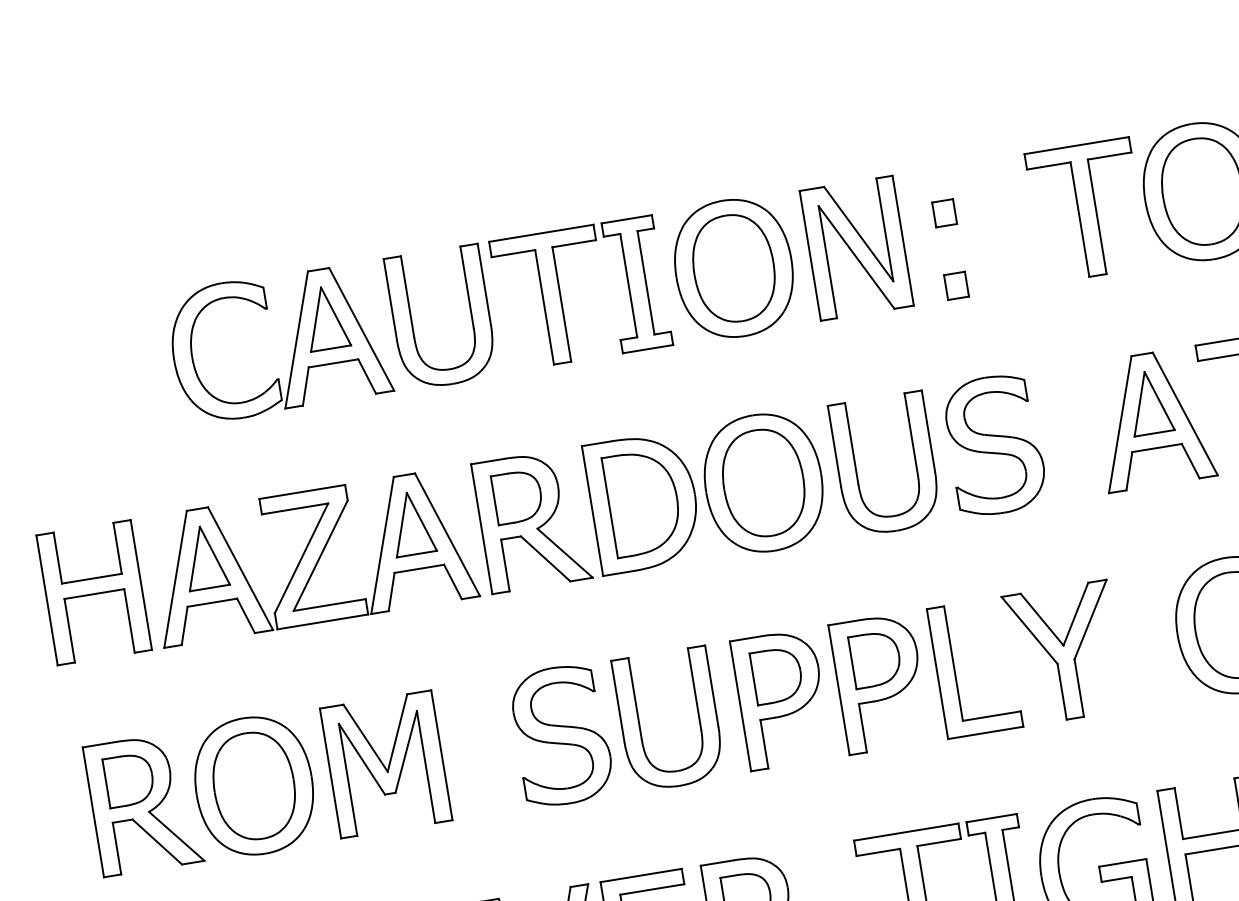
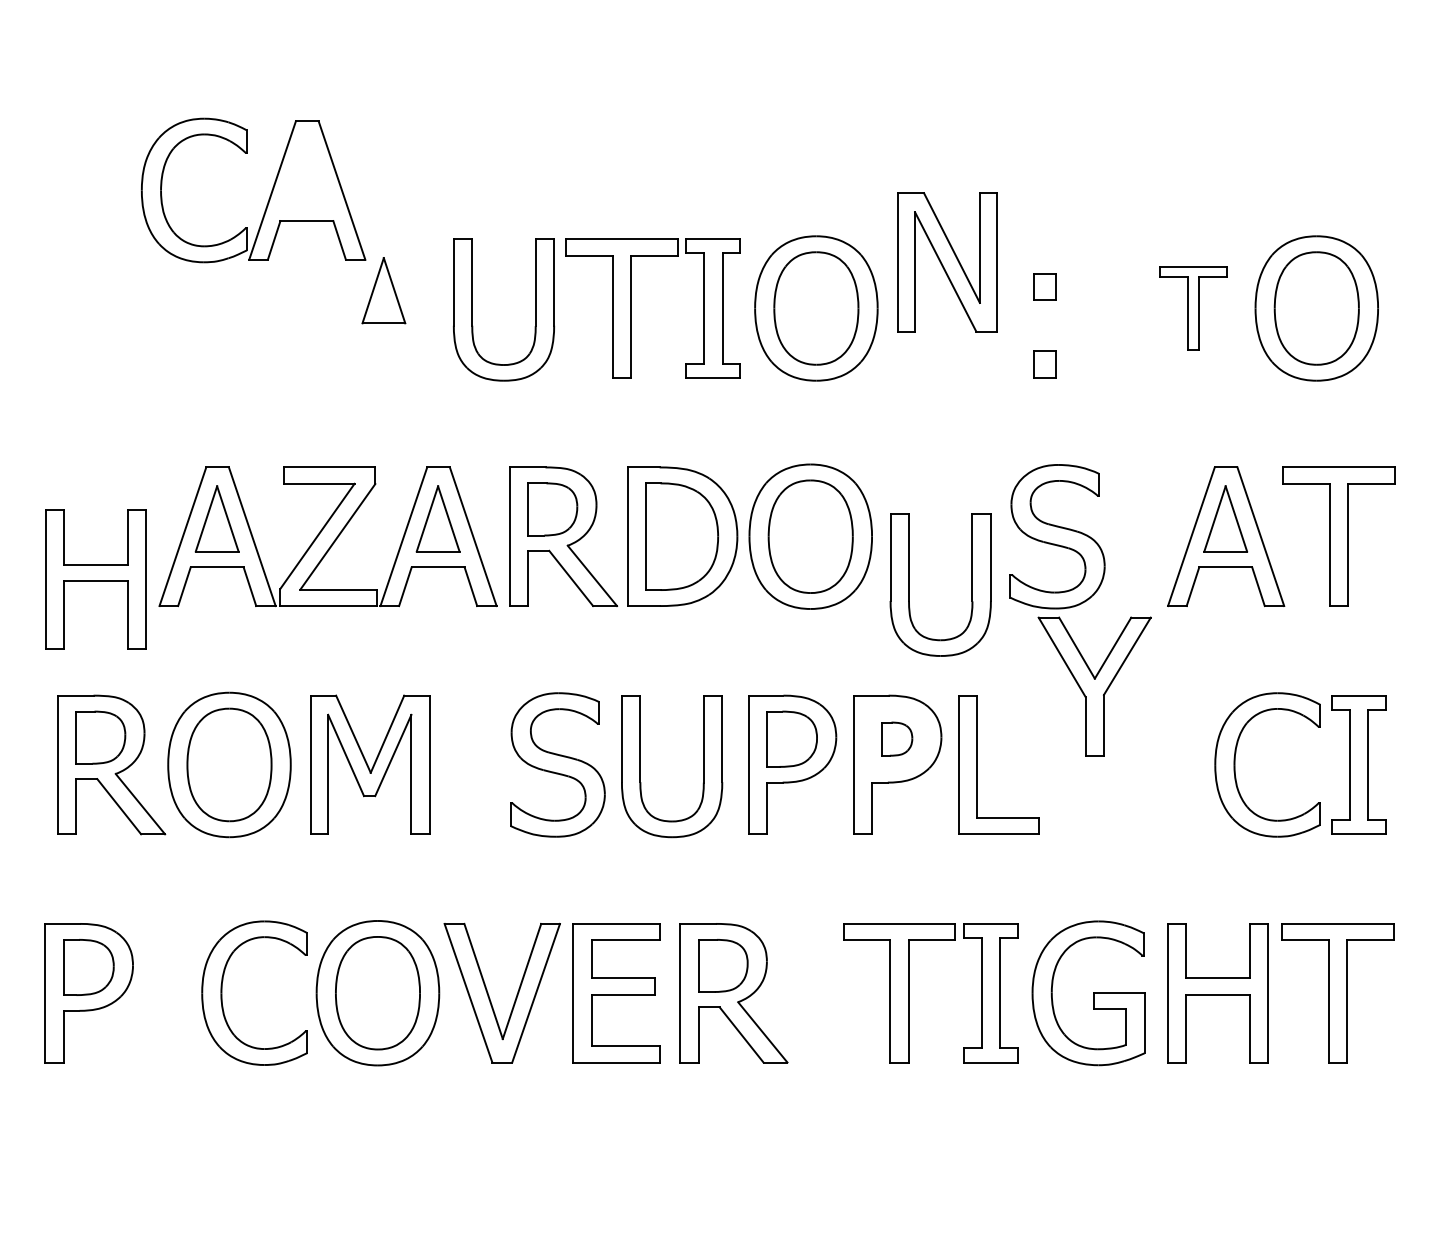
part: (1087, 210) -> (1193, 308), size x0.6
part: (856, 248) -> (947, 262), moved
part: (294, 346) -> (269, 196), moved
part: (856, 468) -> (909, 584), moved
part: (93, 592) -> (95, 579), moved
part: (1064, 652) -> (1094, 686), moved
part: (875, 658) -> (897, 738), size x0.6

